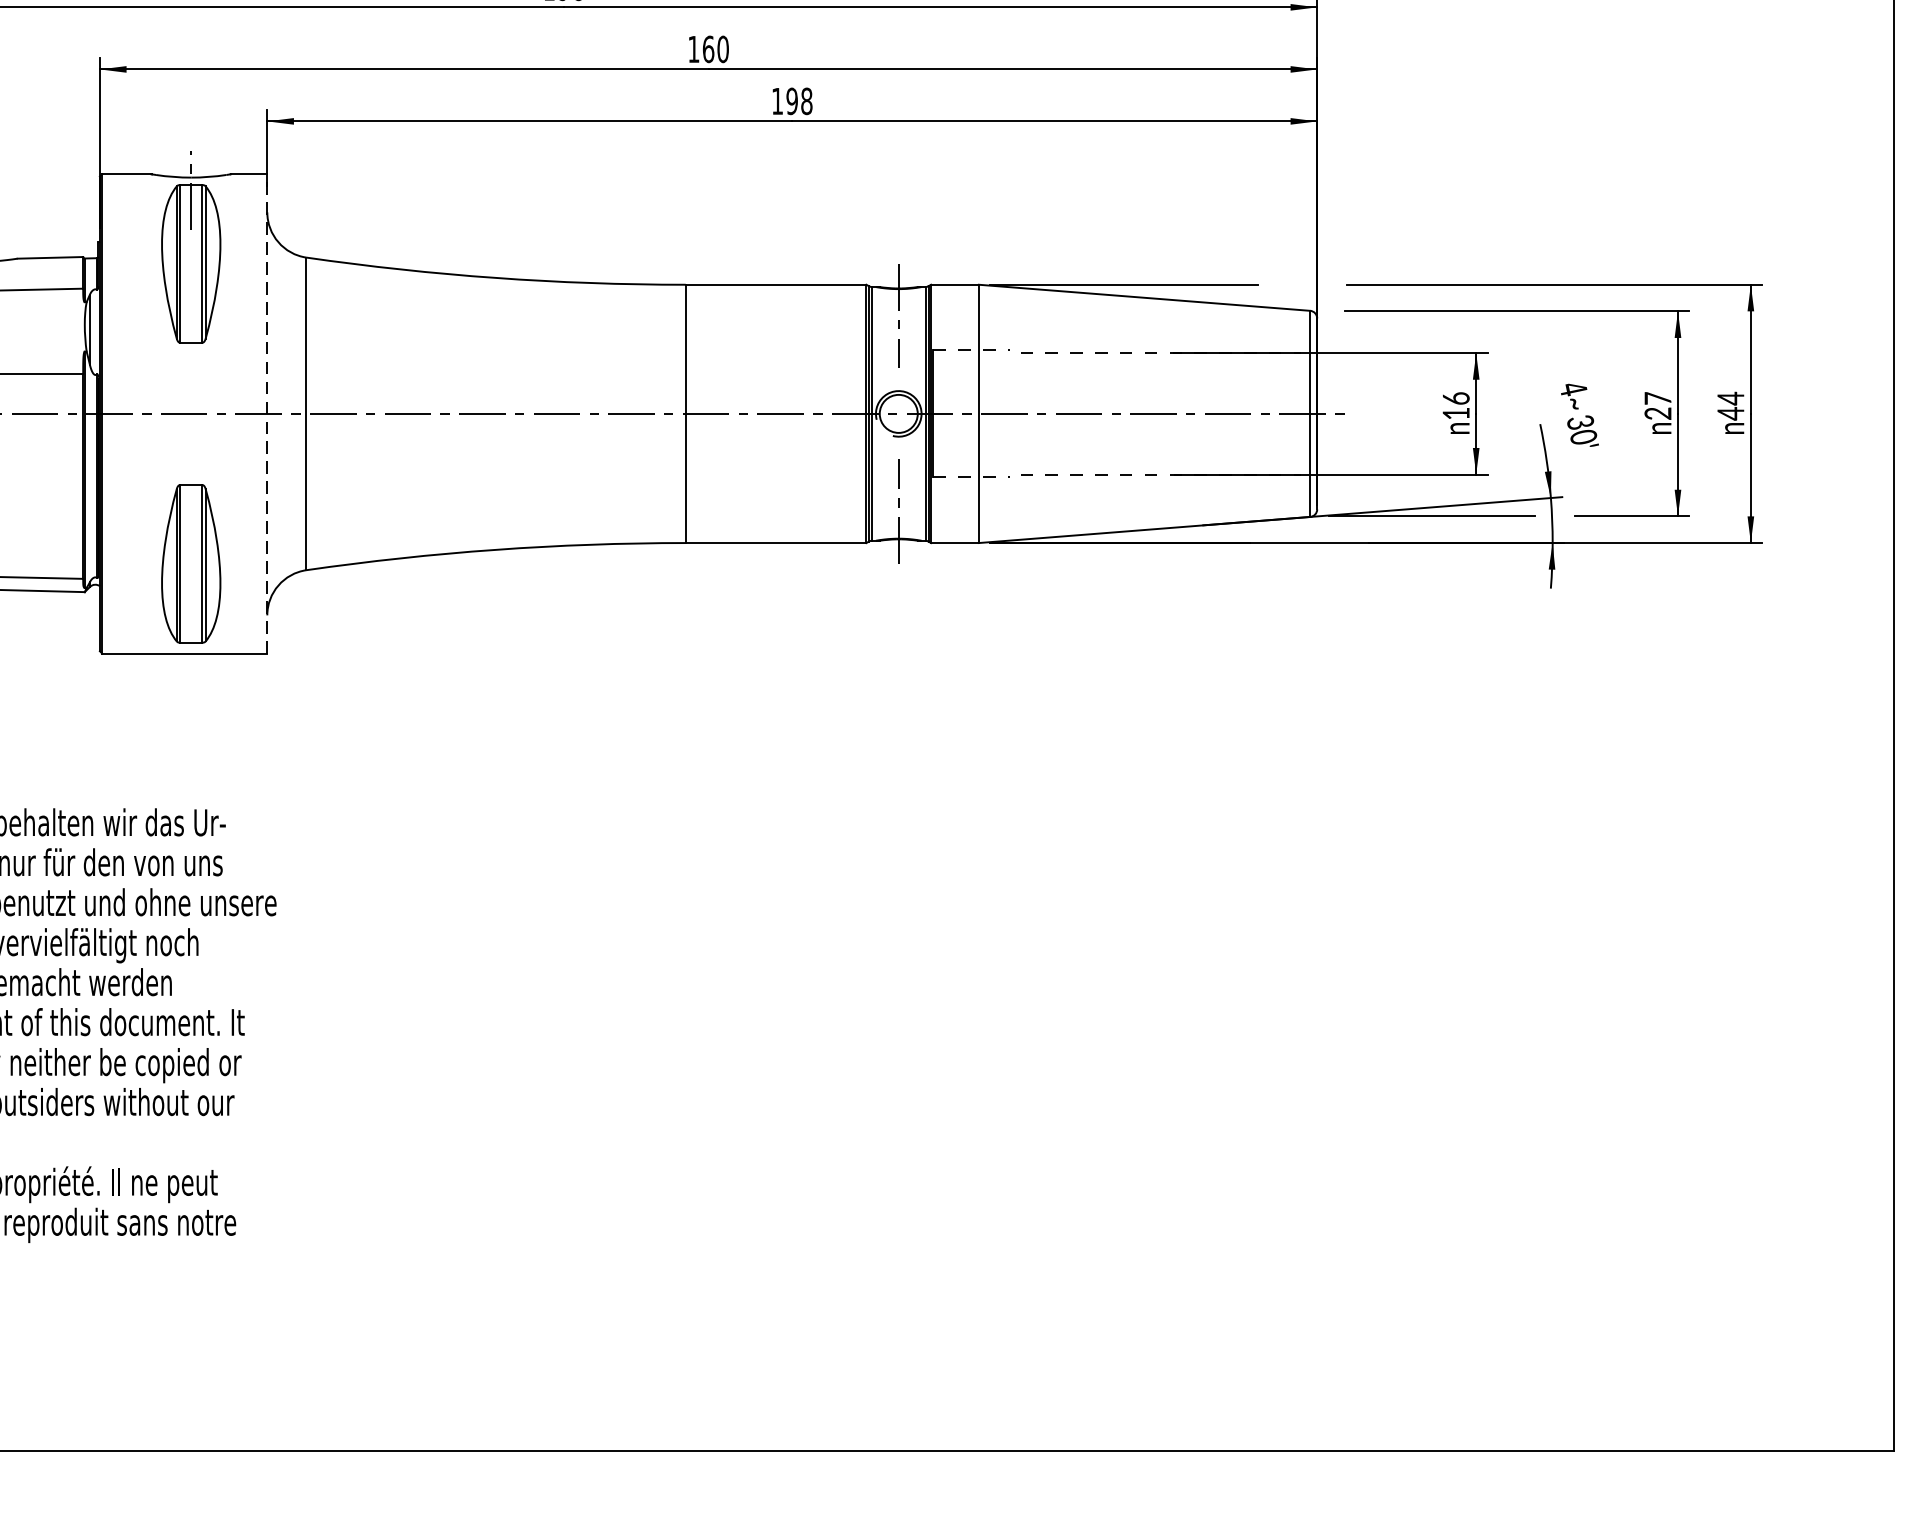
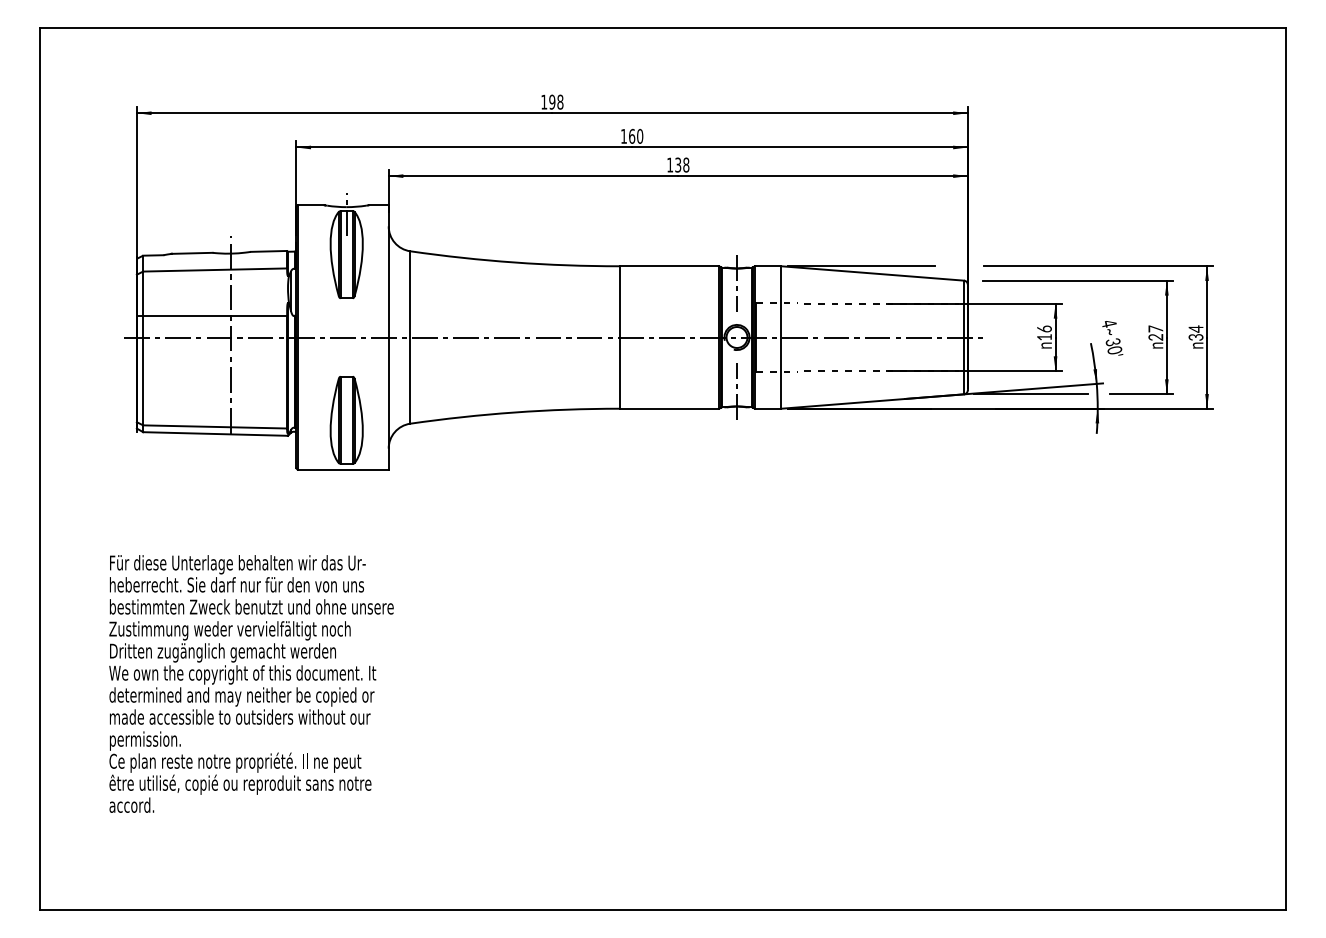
text: (792, 100) -> (678, 164), 198 -> 138
line: (266, 413) -> (388, 337), dashed -> solid
text: (1729, 413) -> (1195, 337), 44 -> 34

